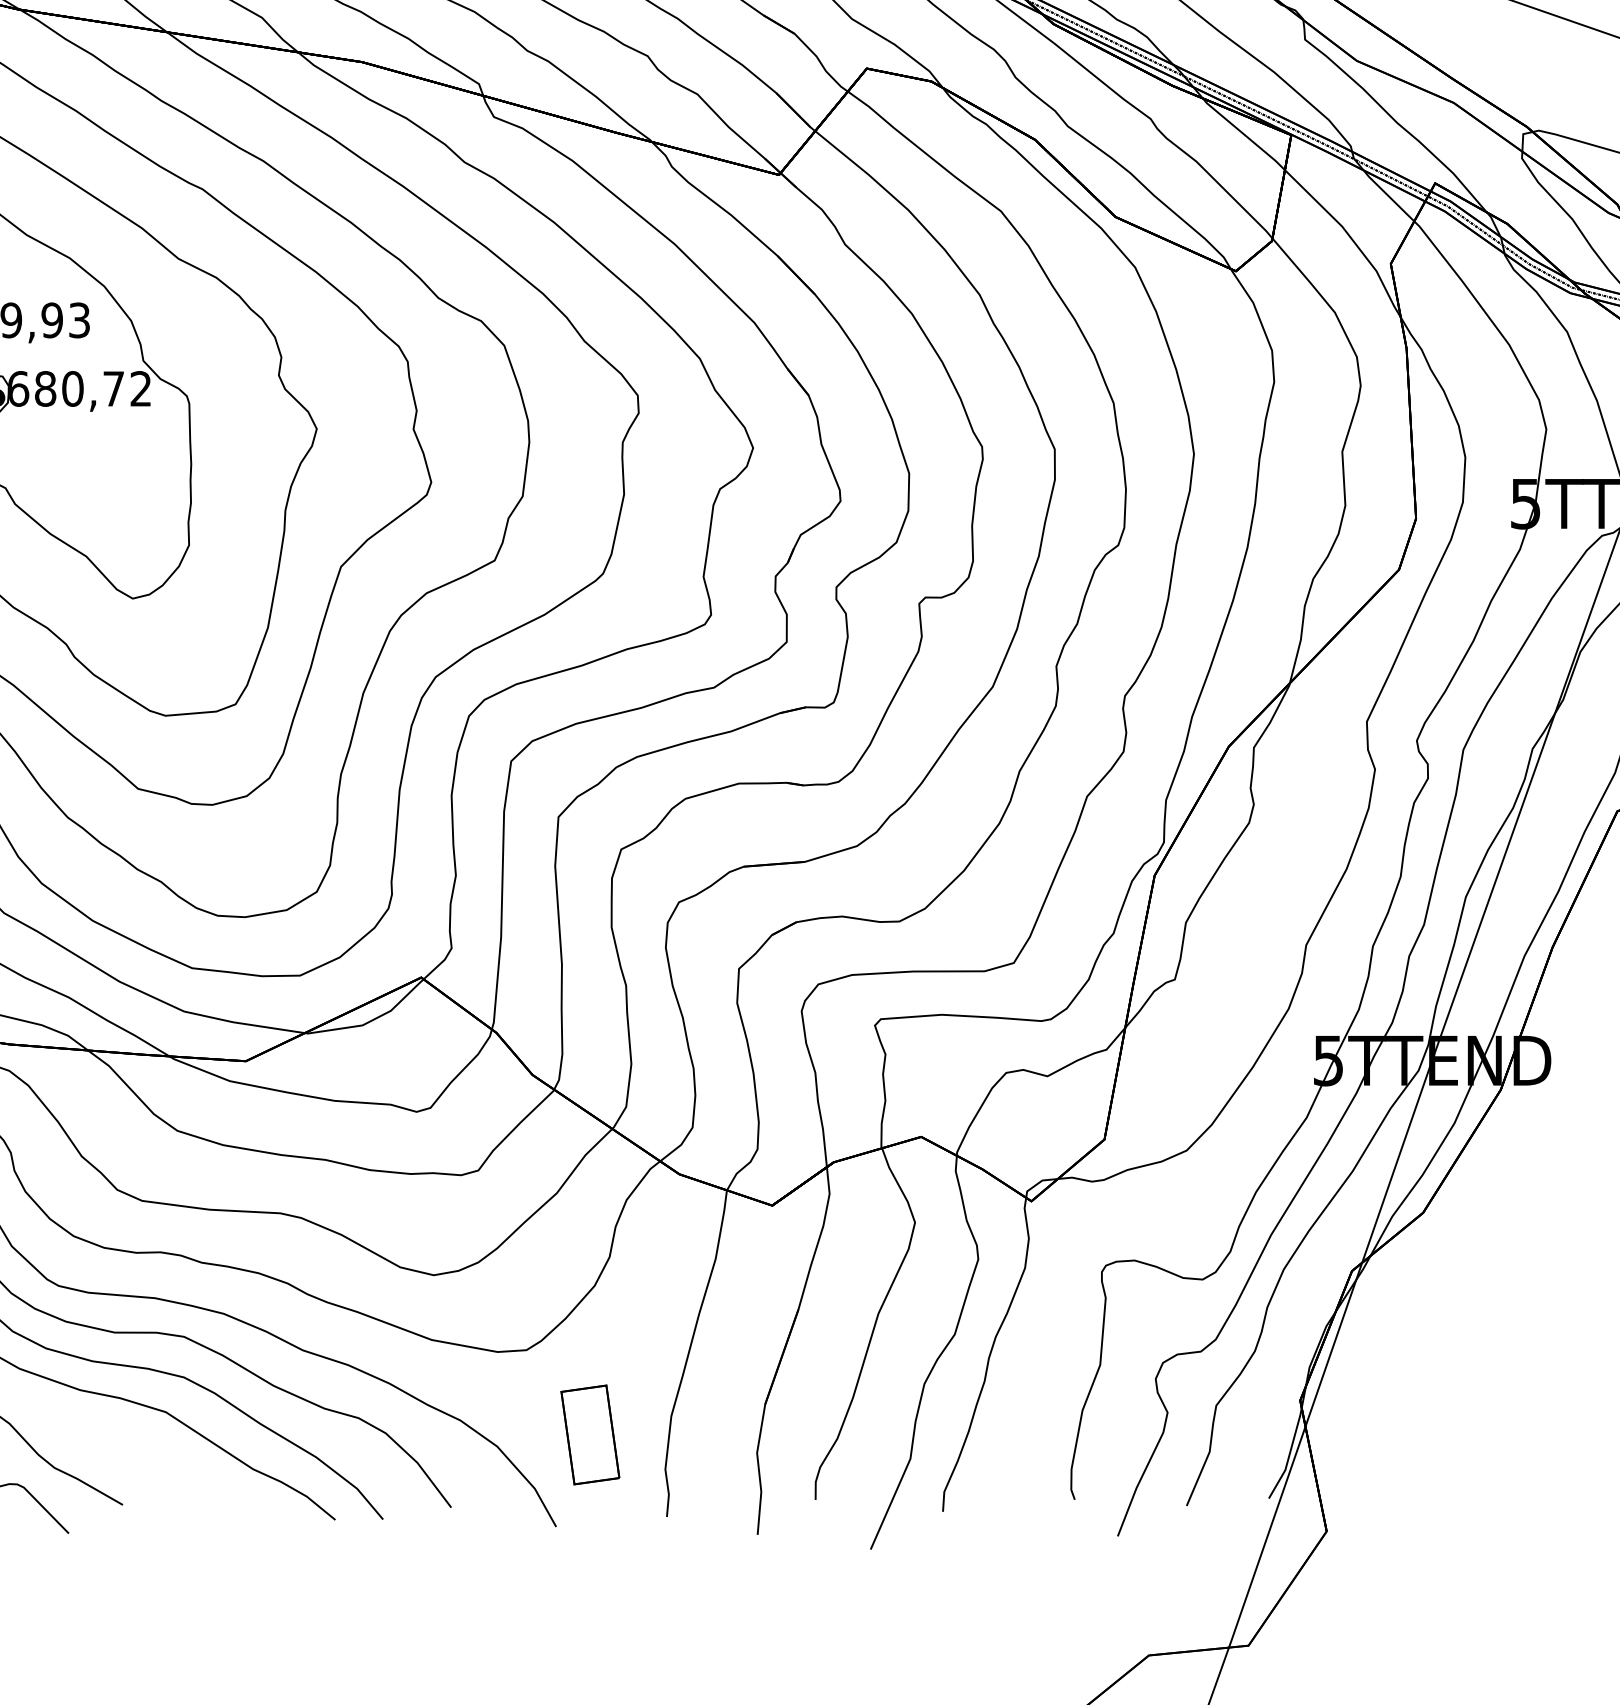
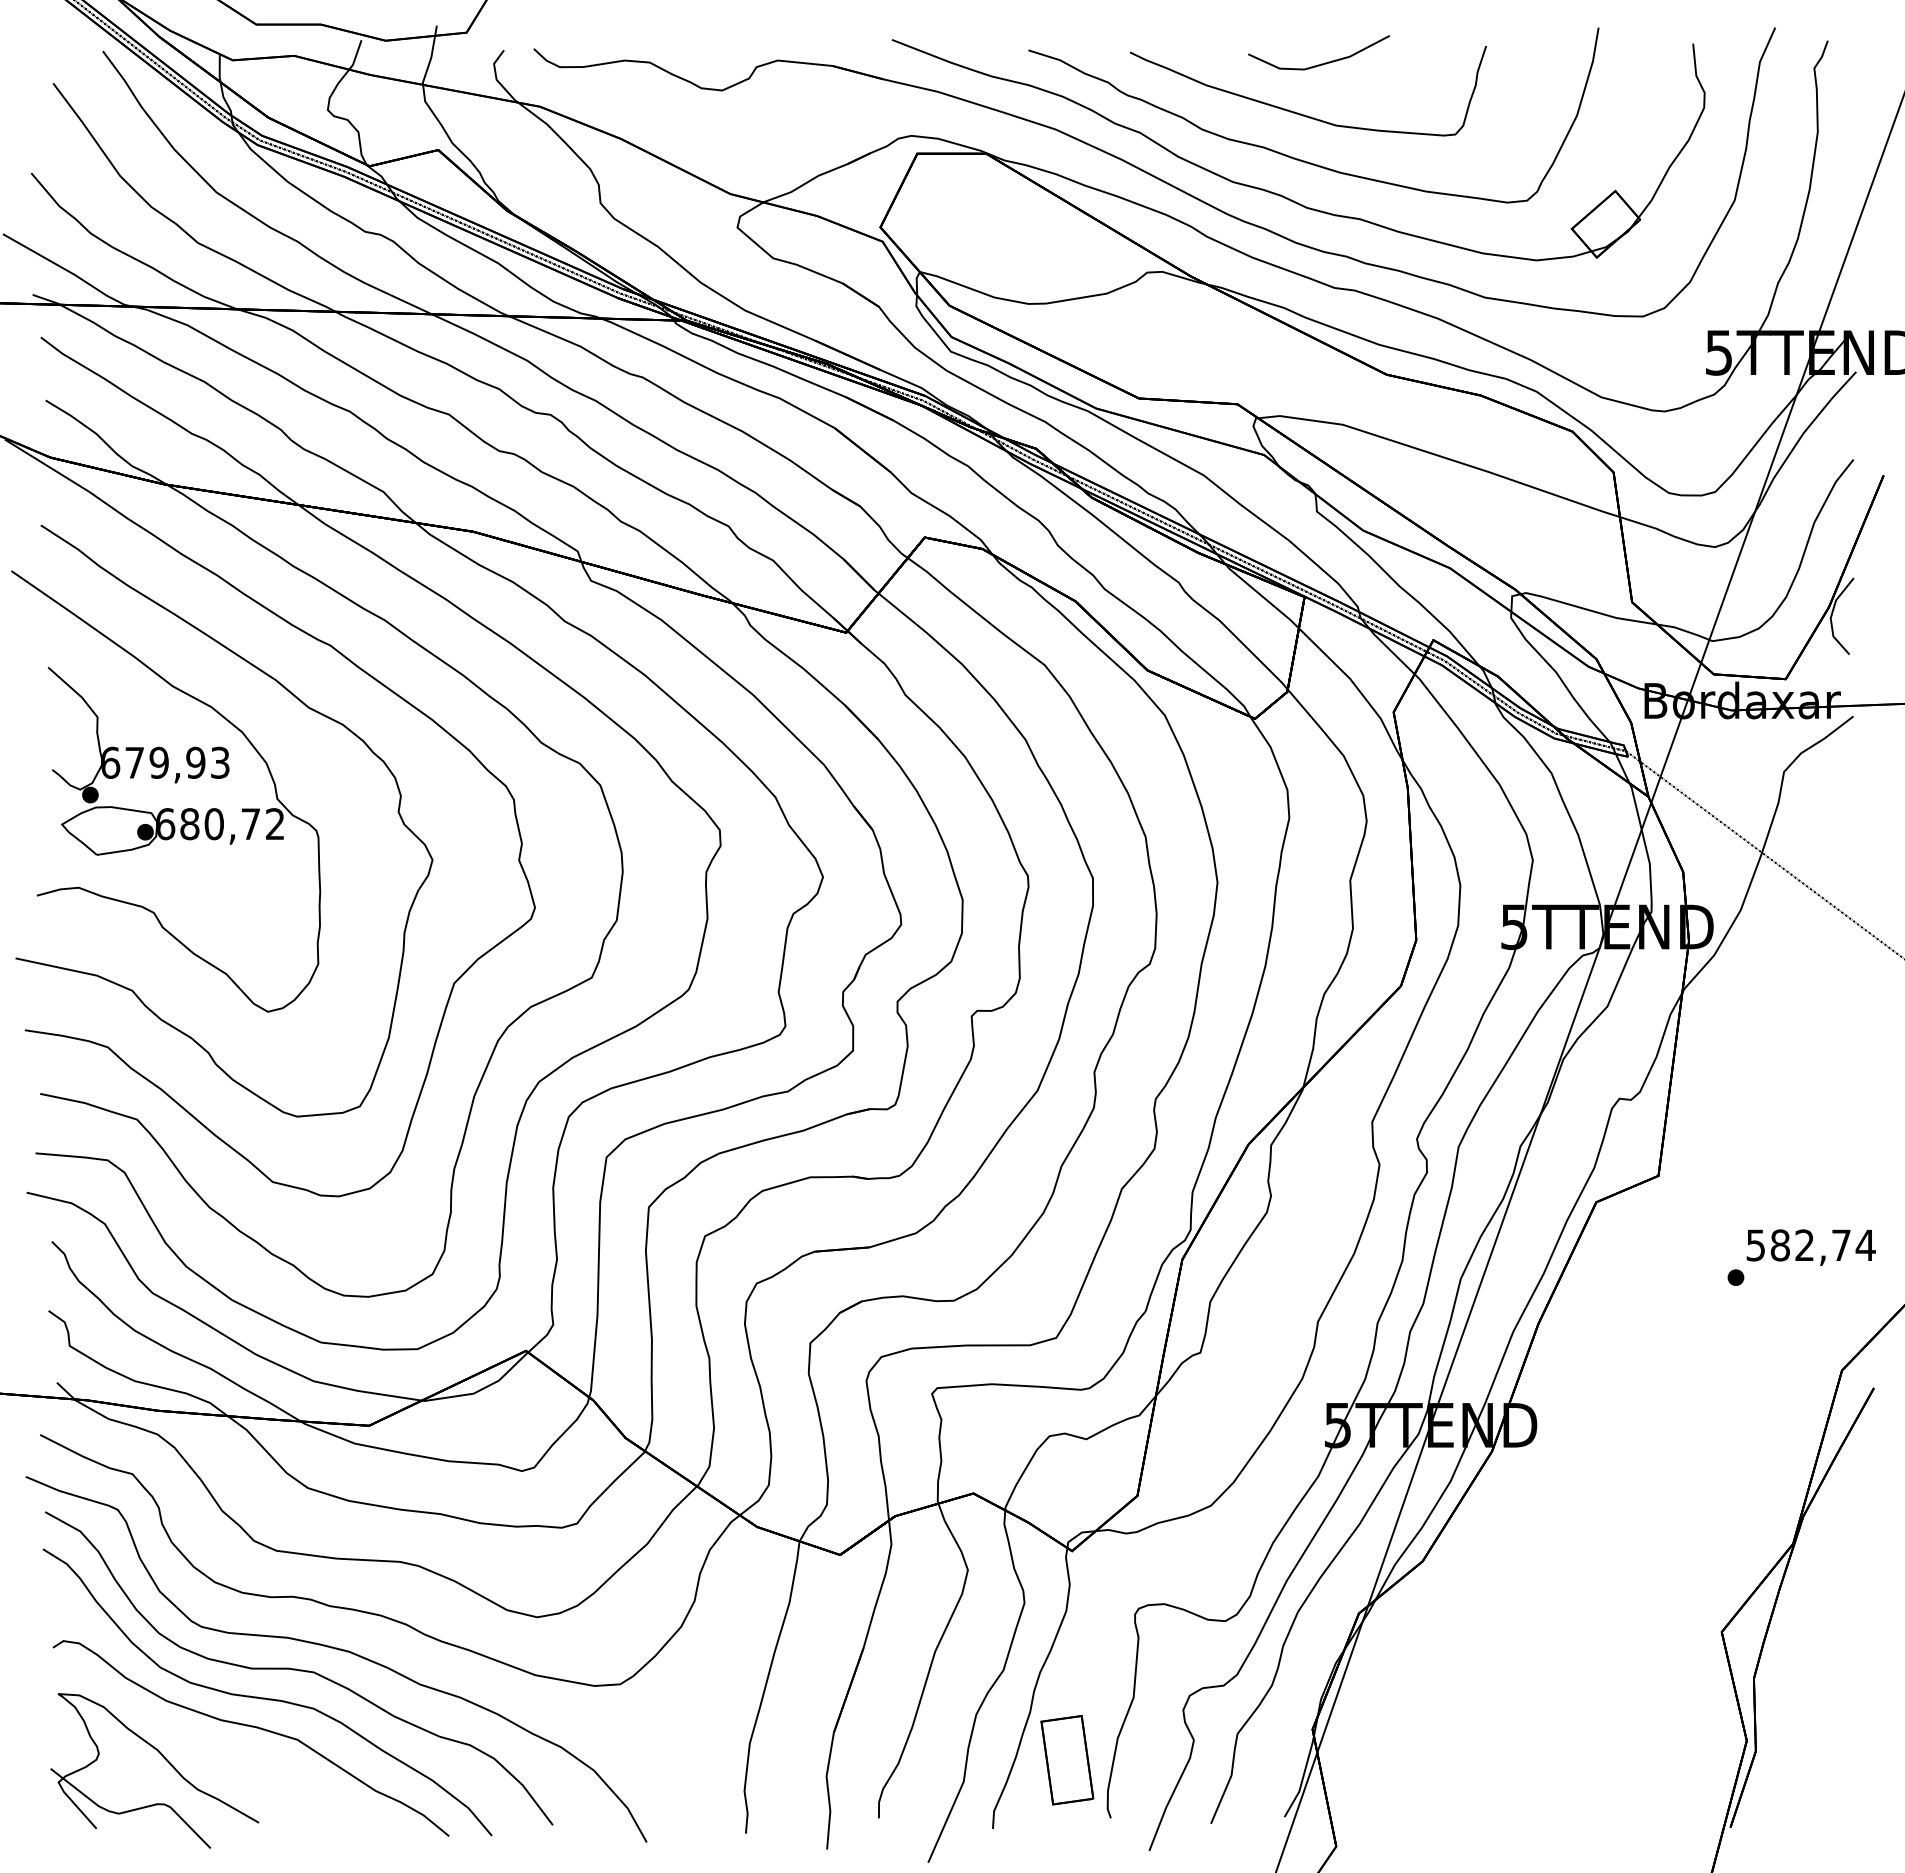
part: (590, 1435) -> (1067, 1760), moved

